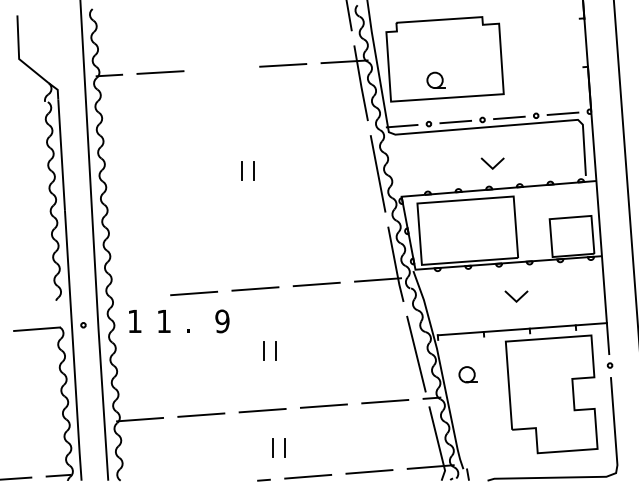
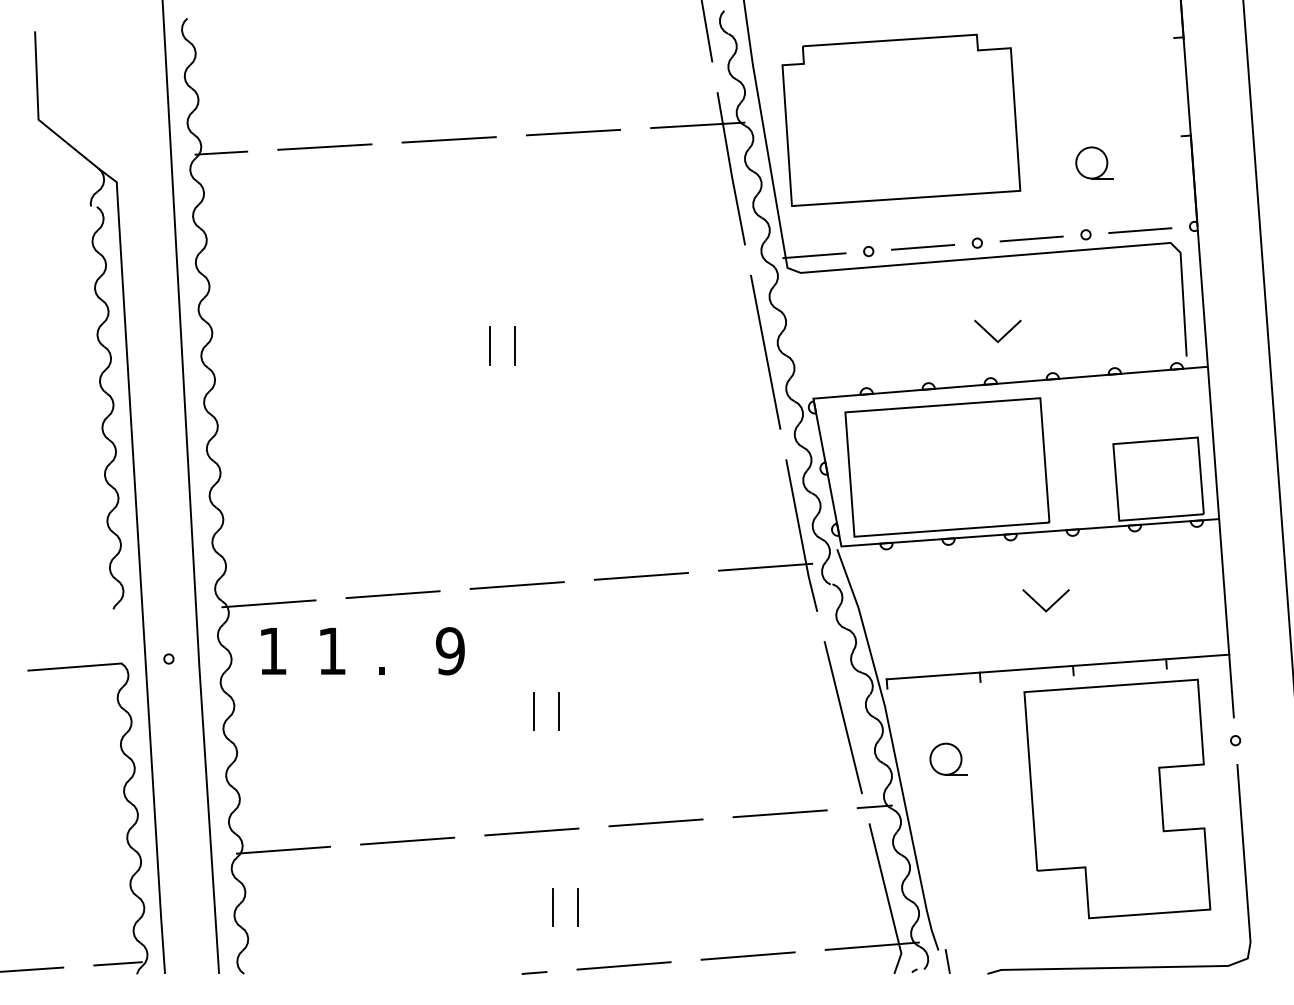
line: (221, 68) -> (448, 138), added
part: (435, 79) -> (1092, 161), moved
line: (132, 297) -> (268, 602), added

